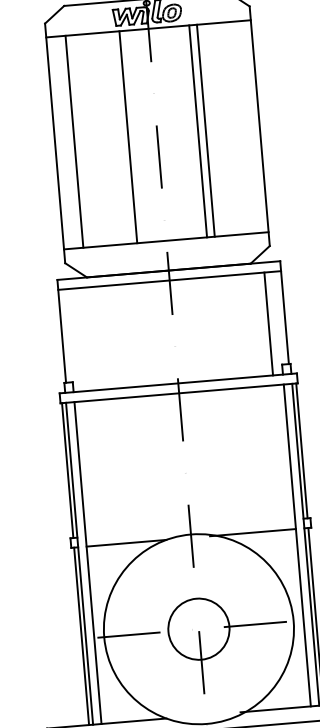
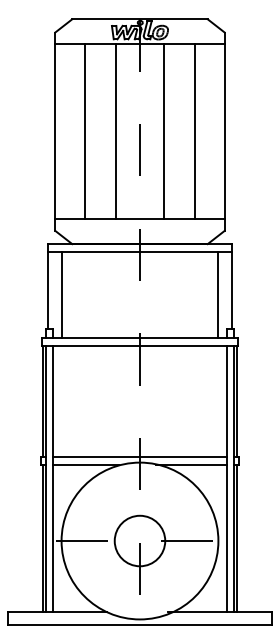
line: (206, 130) -> (164, 131), moved
line: (197, 131) -> (194, 131), moved
line: (74, 141) -> (85, 131), moved
line: (79, 339) -> (61, 294), added
line: (189, 528) -> (139, 457), added

